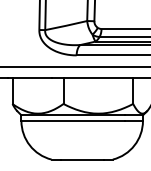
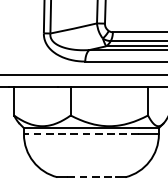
line: (73, 121) -> (81, 134), solid -> dashed
line: (82, 159) -> (91, 177), solid -> dashed

